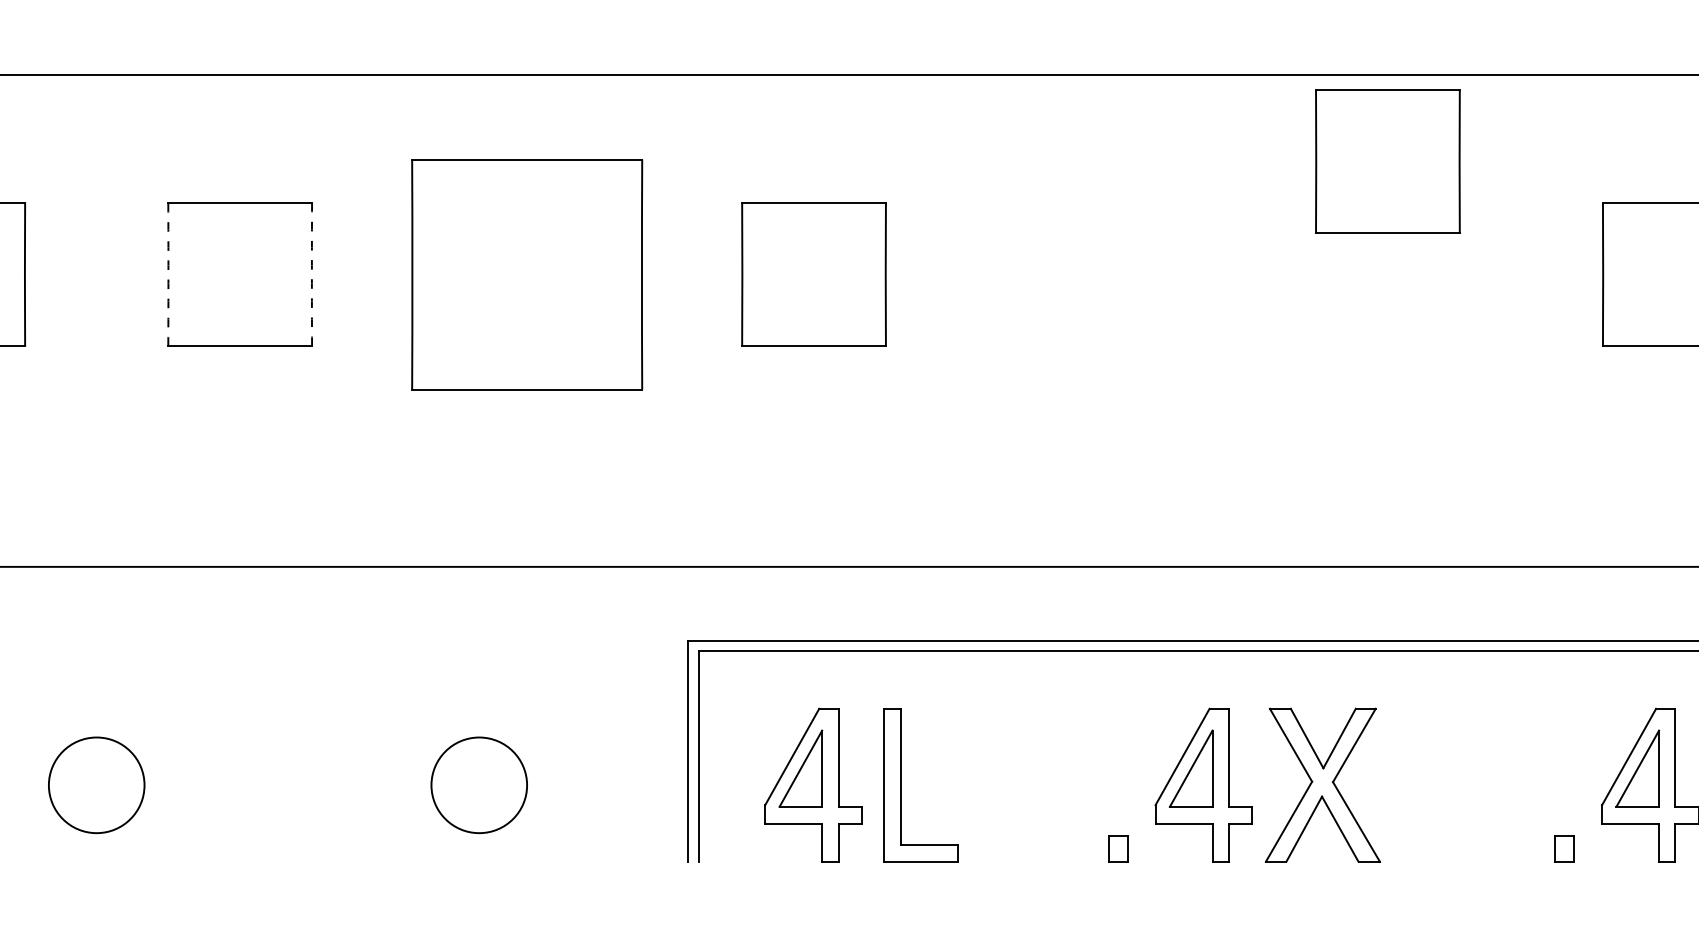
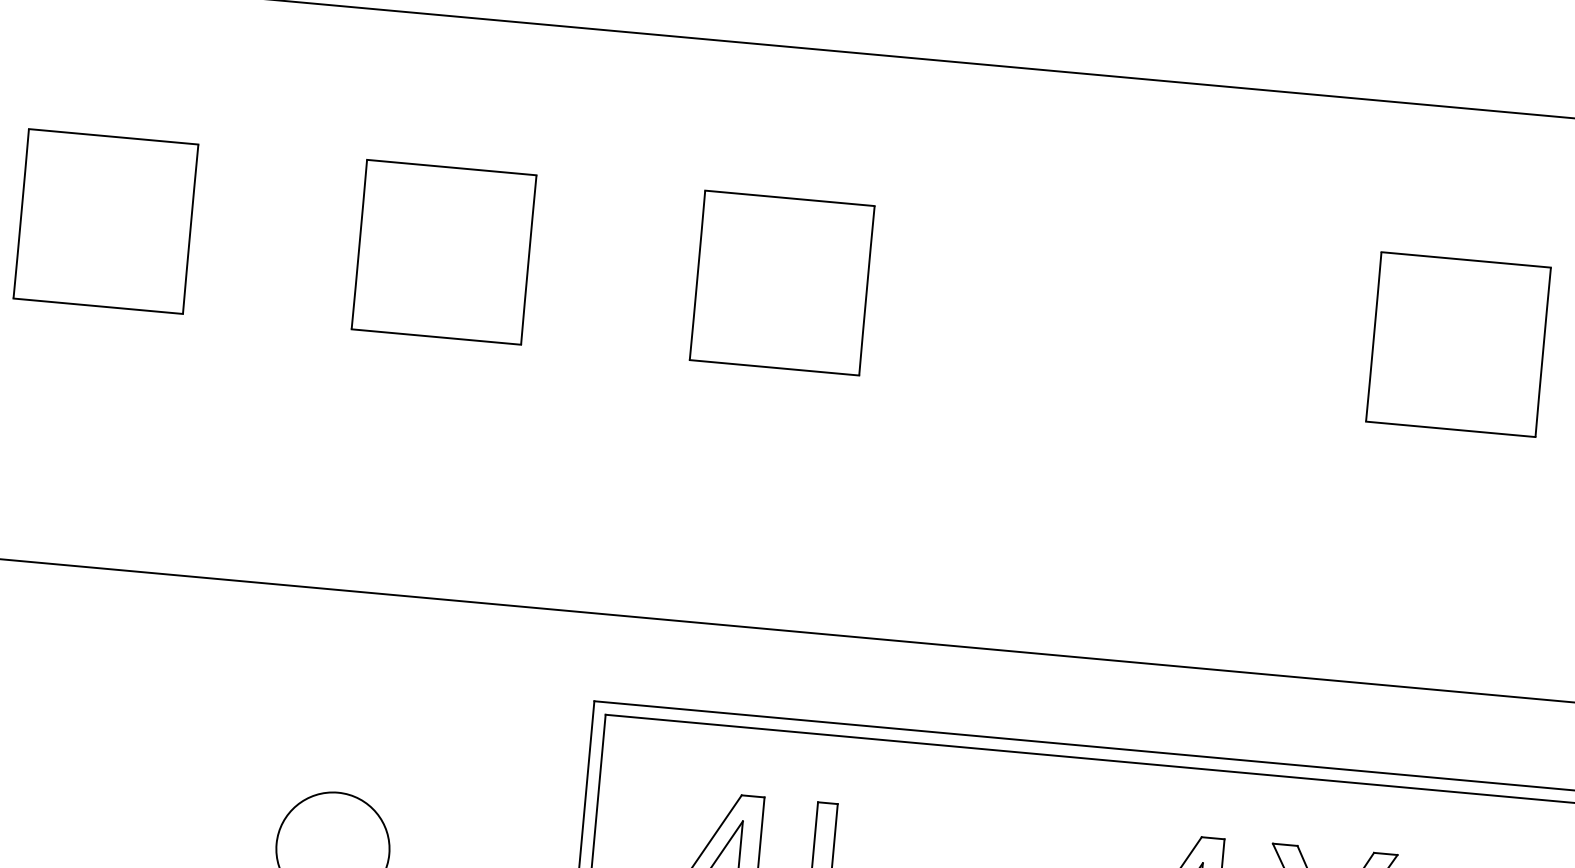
part: (1387, 161) -> (1458, 344), moved
arc: (168, 274) -> (21, 213), dashed -> solid
arc: (311, 274) -> (190, 229), dashed -> solid
part: (526, 274) -> (443, 252), size x0.62

